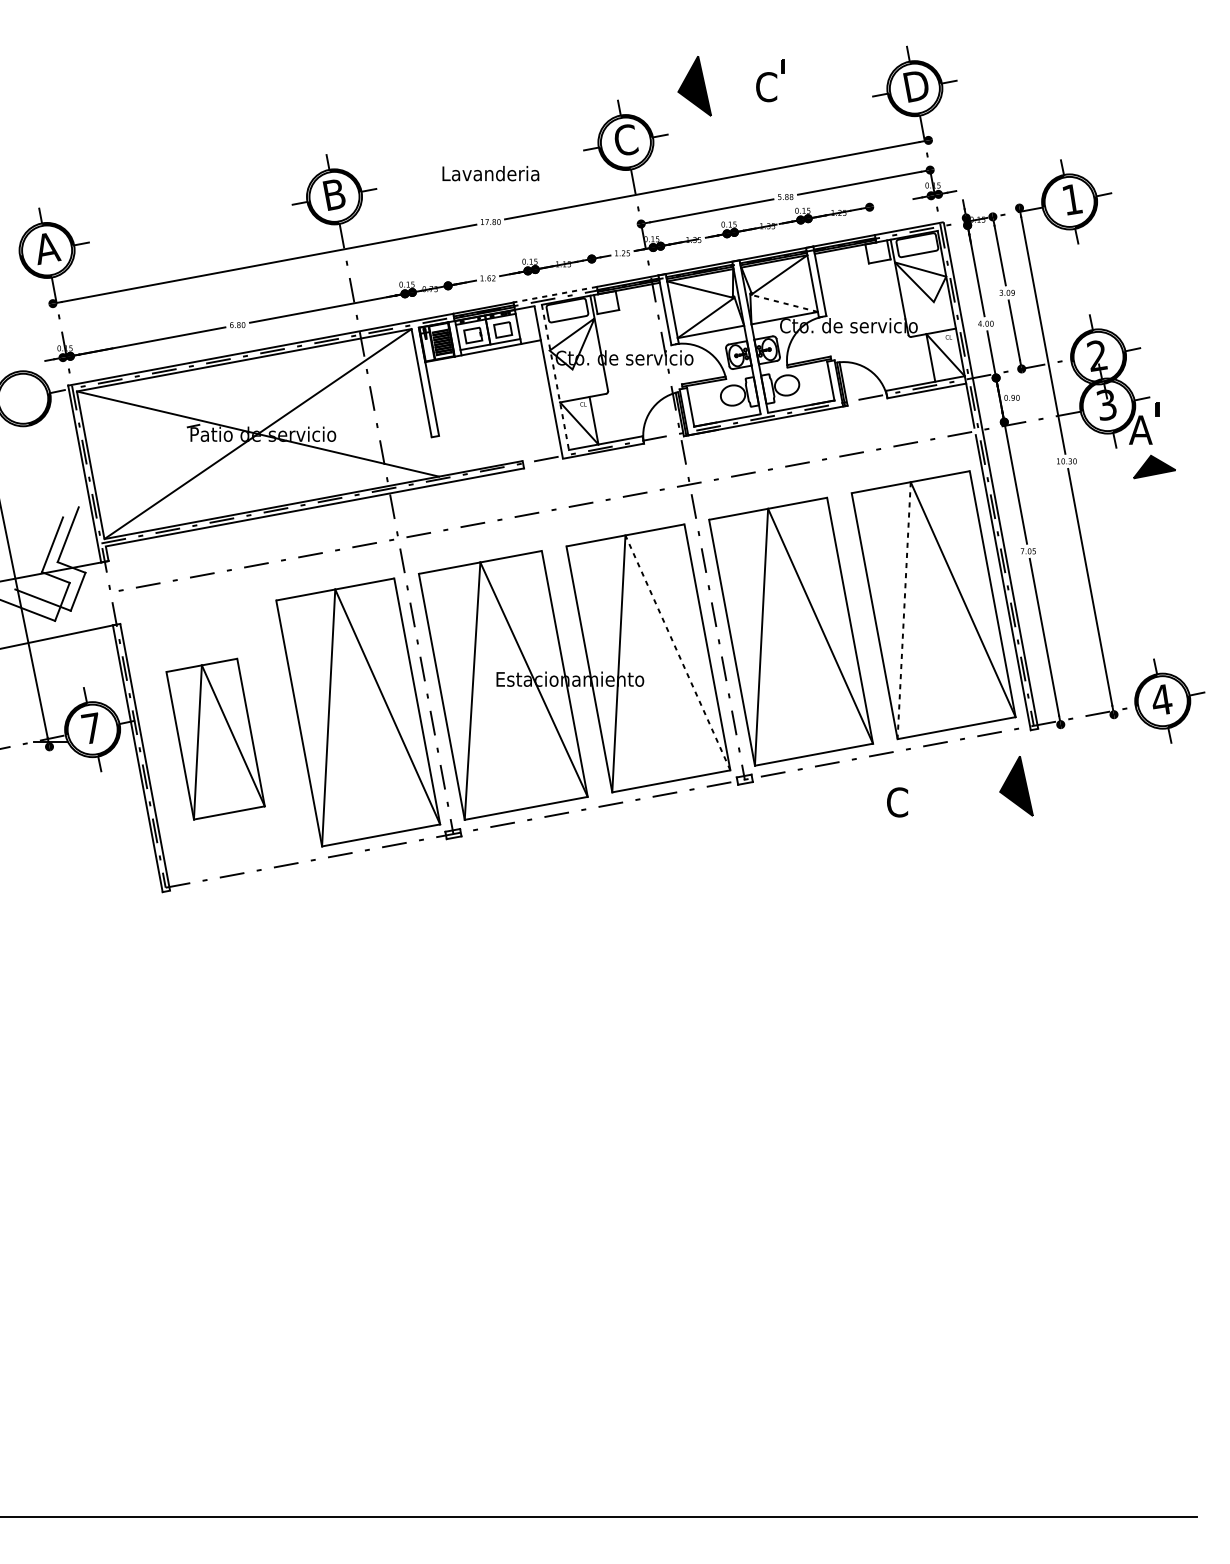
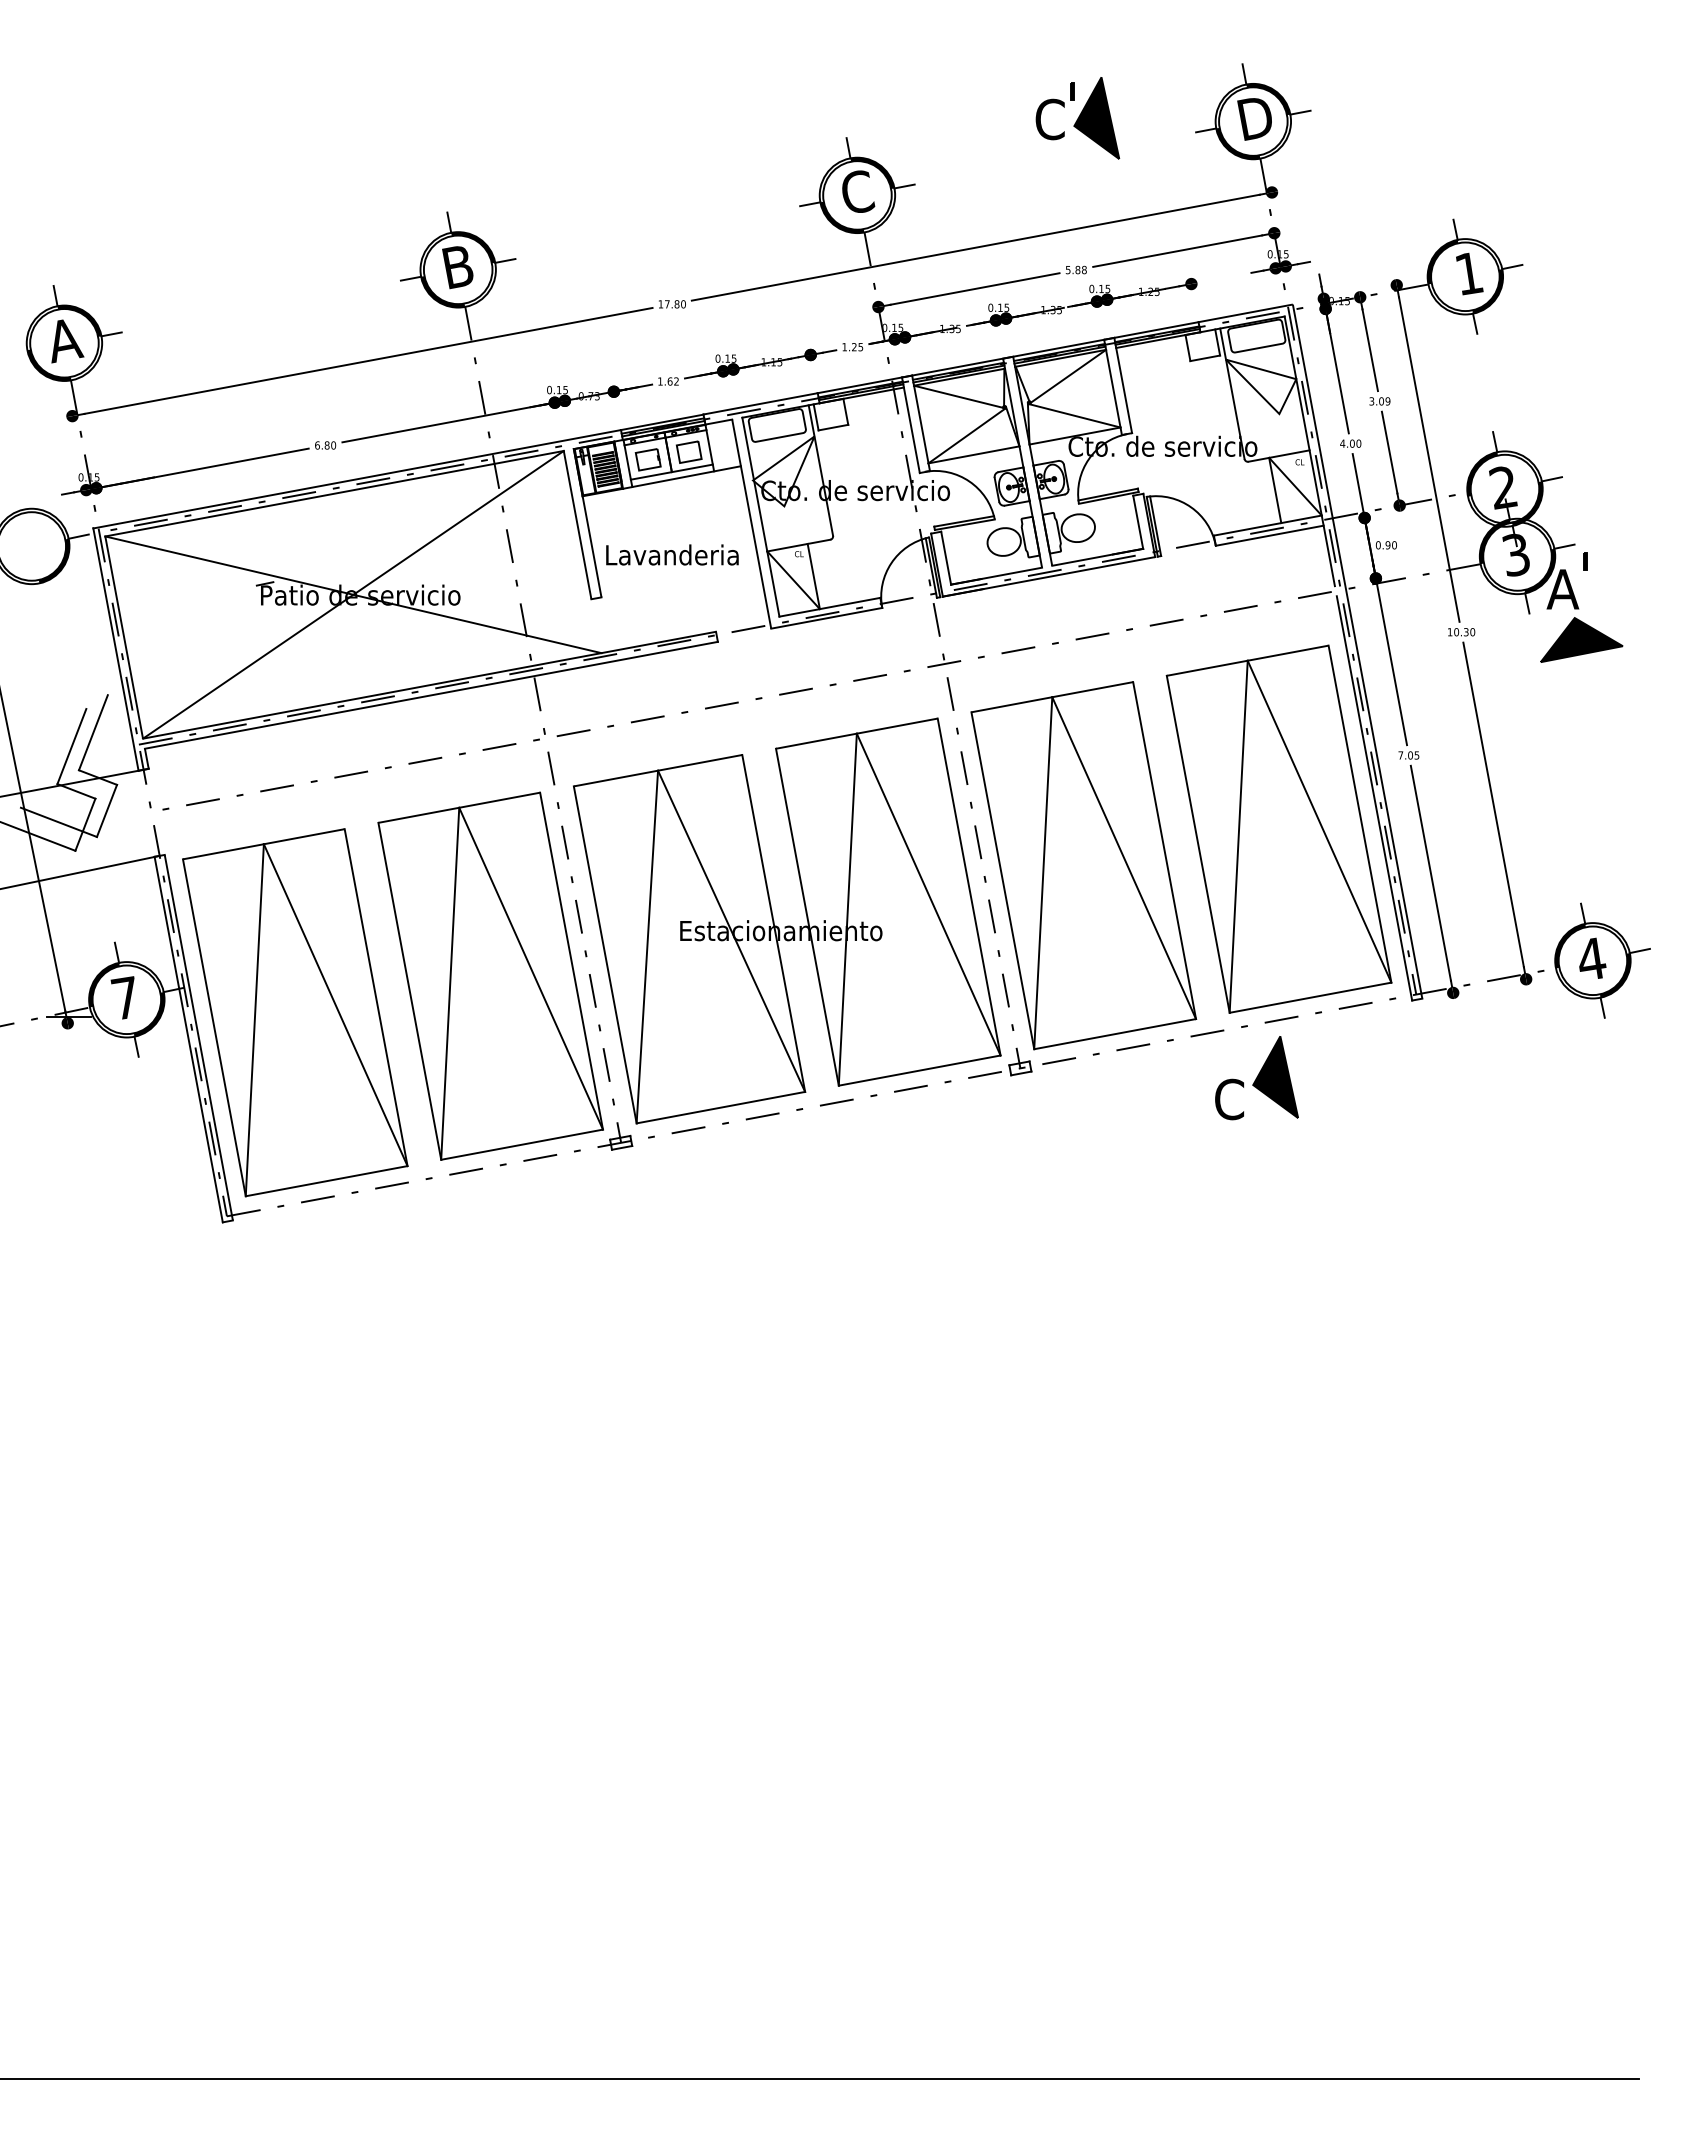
part: (694, 86) -> (1096, 118), moved
text: (490, 173) -> (672, 554), moved
line: (555, 294) -> (760, 403), dashed -> solid
line: (784, 303) -> (1074, 415), dashed -> solid
line: (555, 377) -> (760, 517), dashed -> solid
part: (1154, 466) -> (1581, 639), size x1.43
line: (904, 611) -> (1238, 837), dashed -> solid
line: (677, 652) -> (928, 894), dashed -> solid
part: (215, 738) -> (295, 1012), size x1.67
part: (1016, 786) -> (1275, 1077), moved

